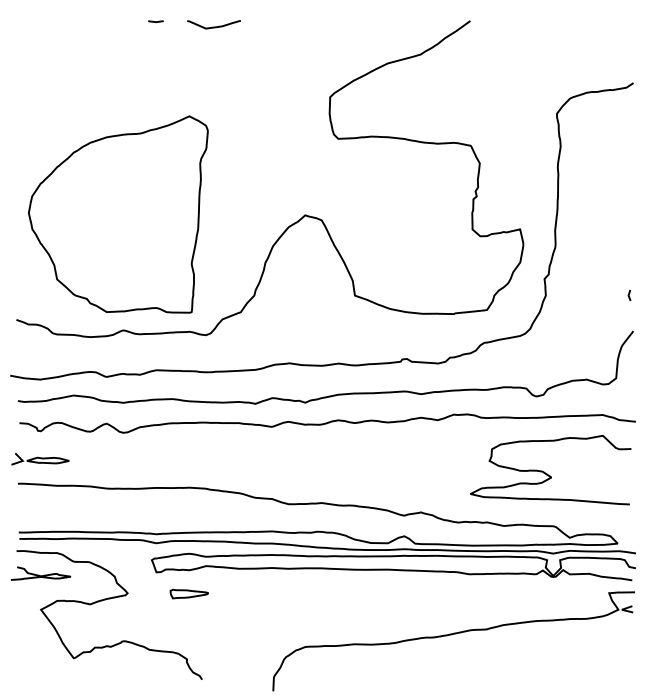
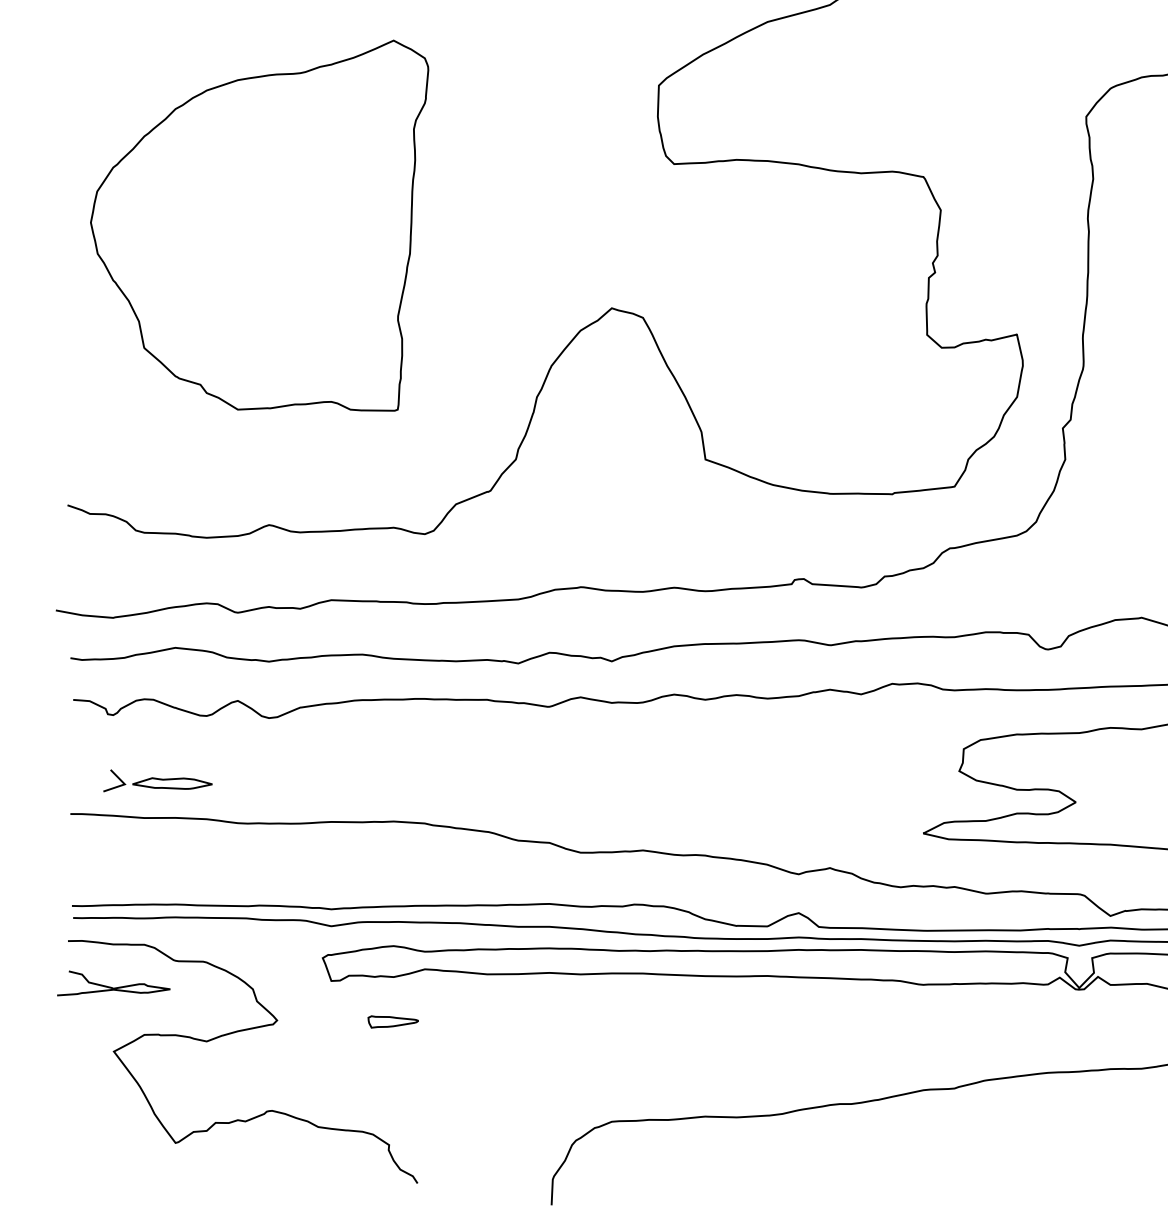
part: (118, 214) -> (259, 225), moved
part: (40, 459) -> (158, 781), moved
part: (188, 593) -> (391, 1020), size x0.7

